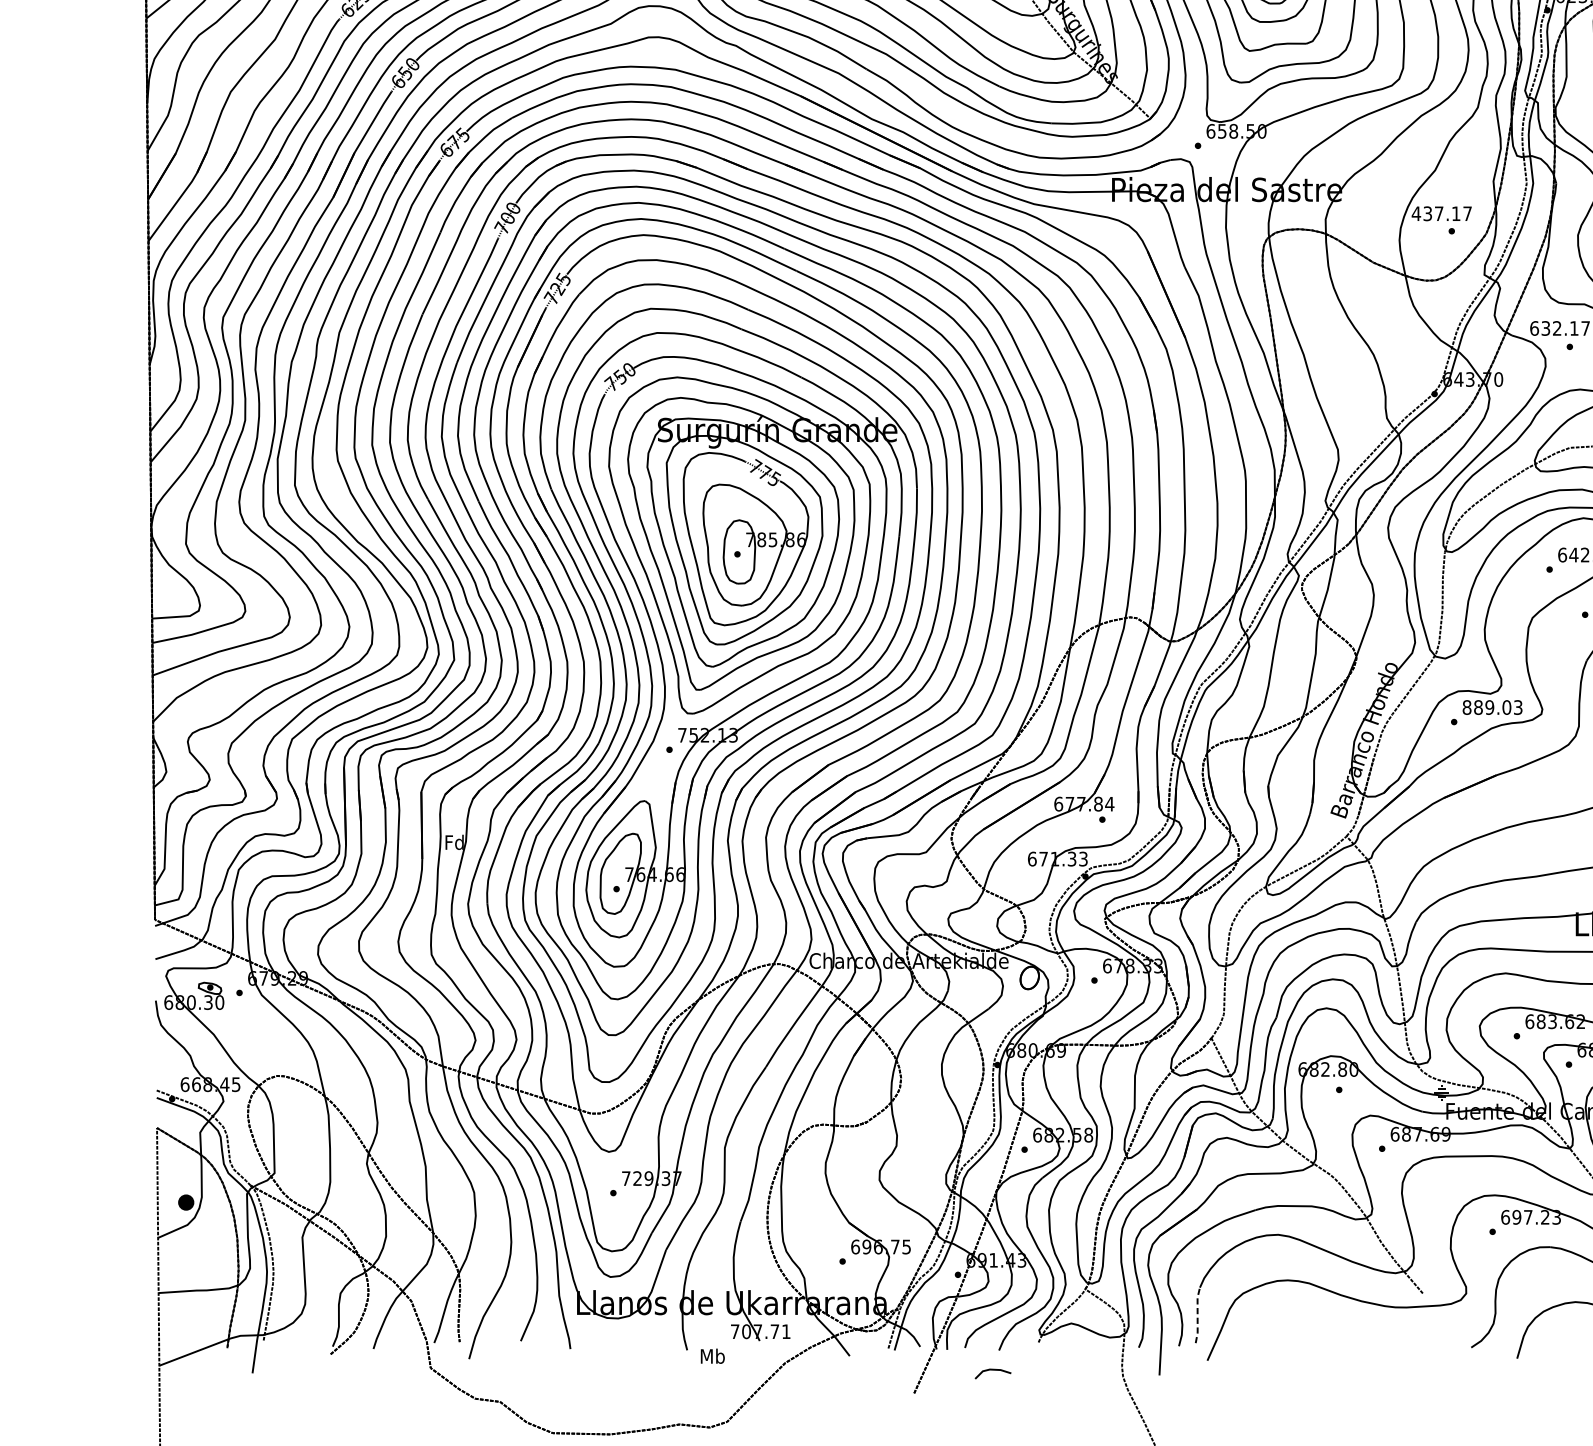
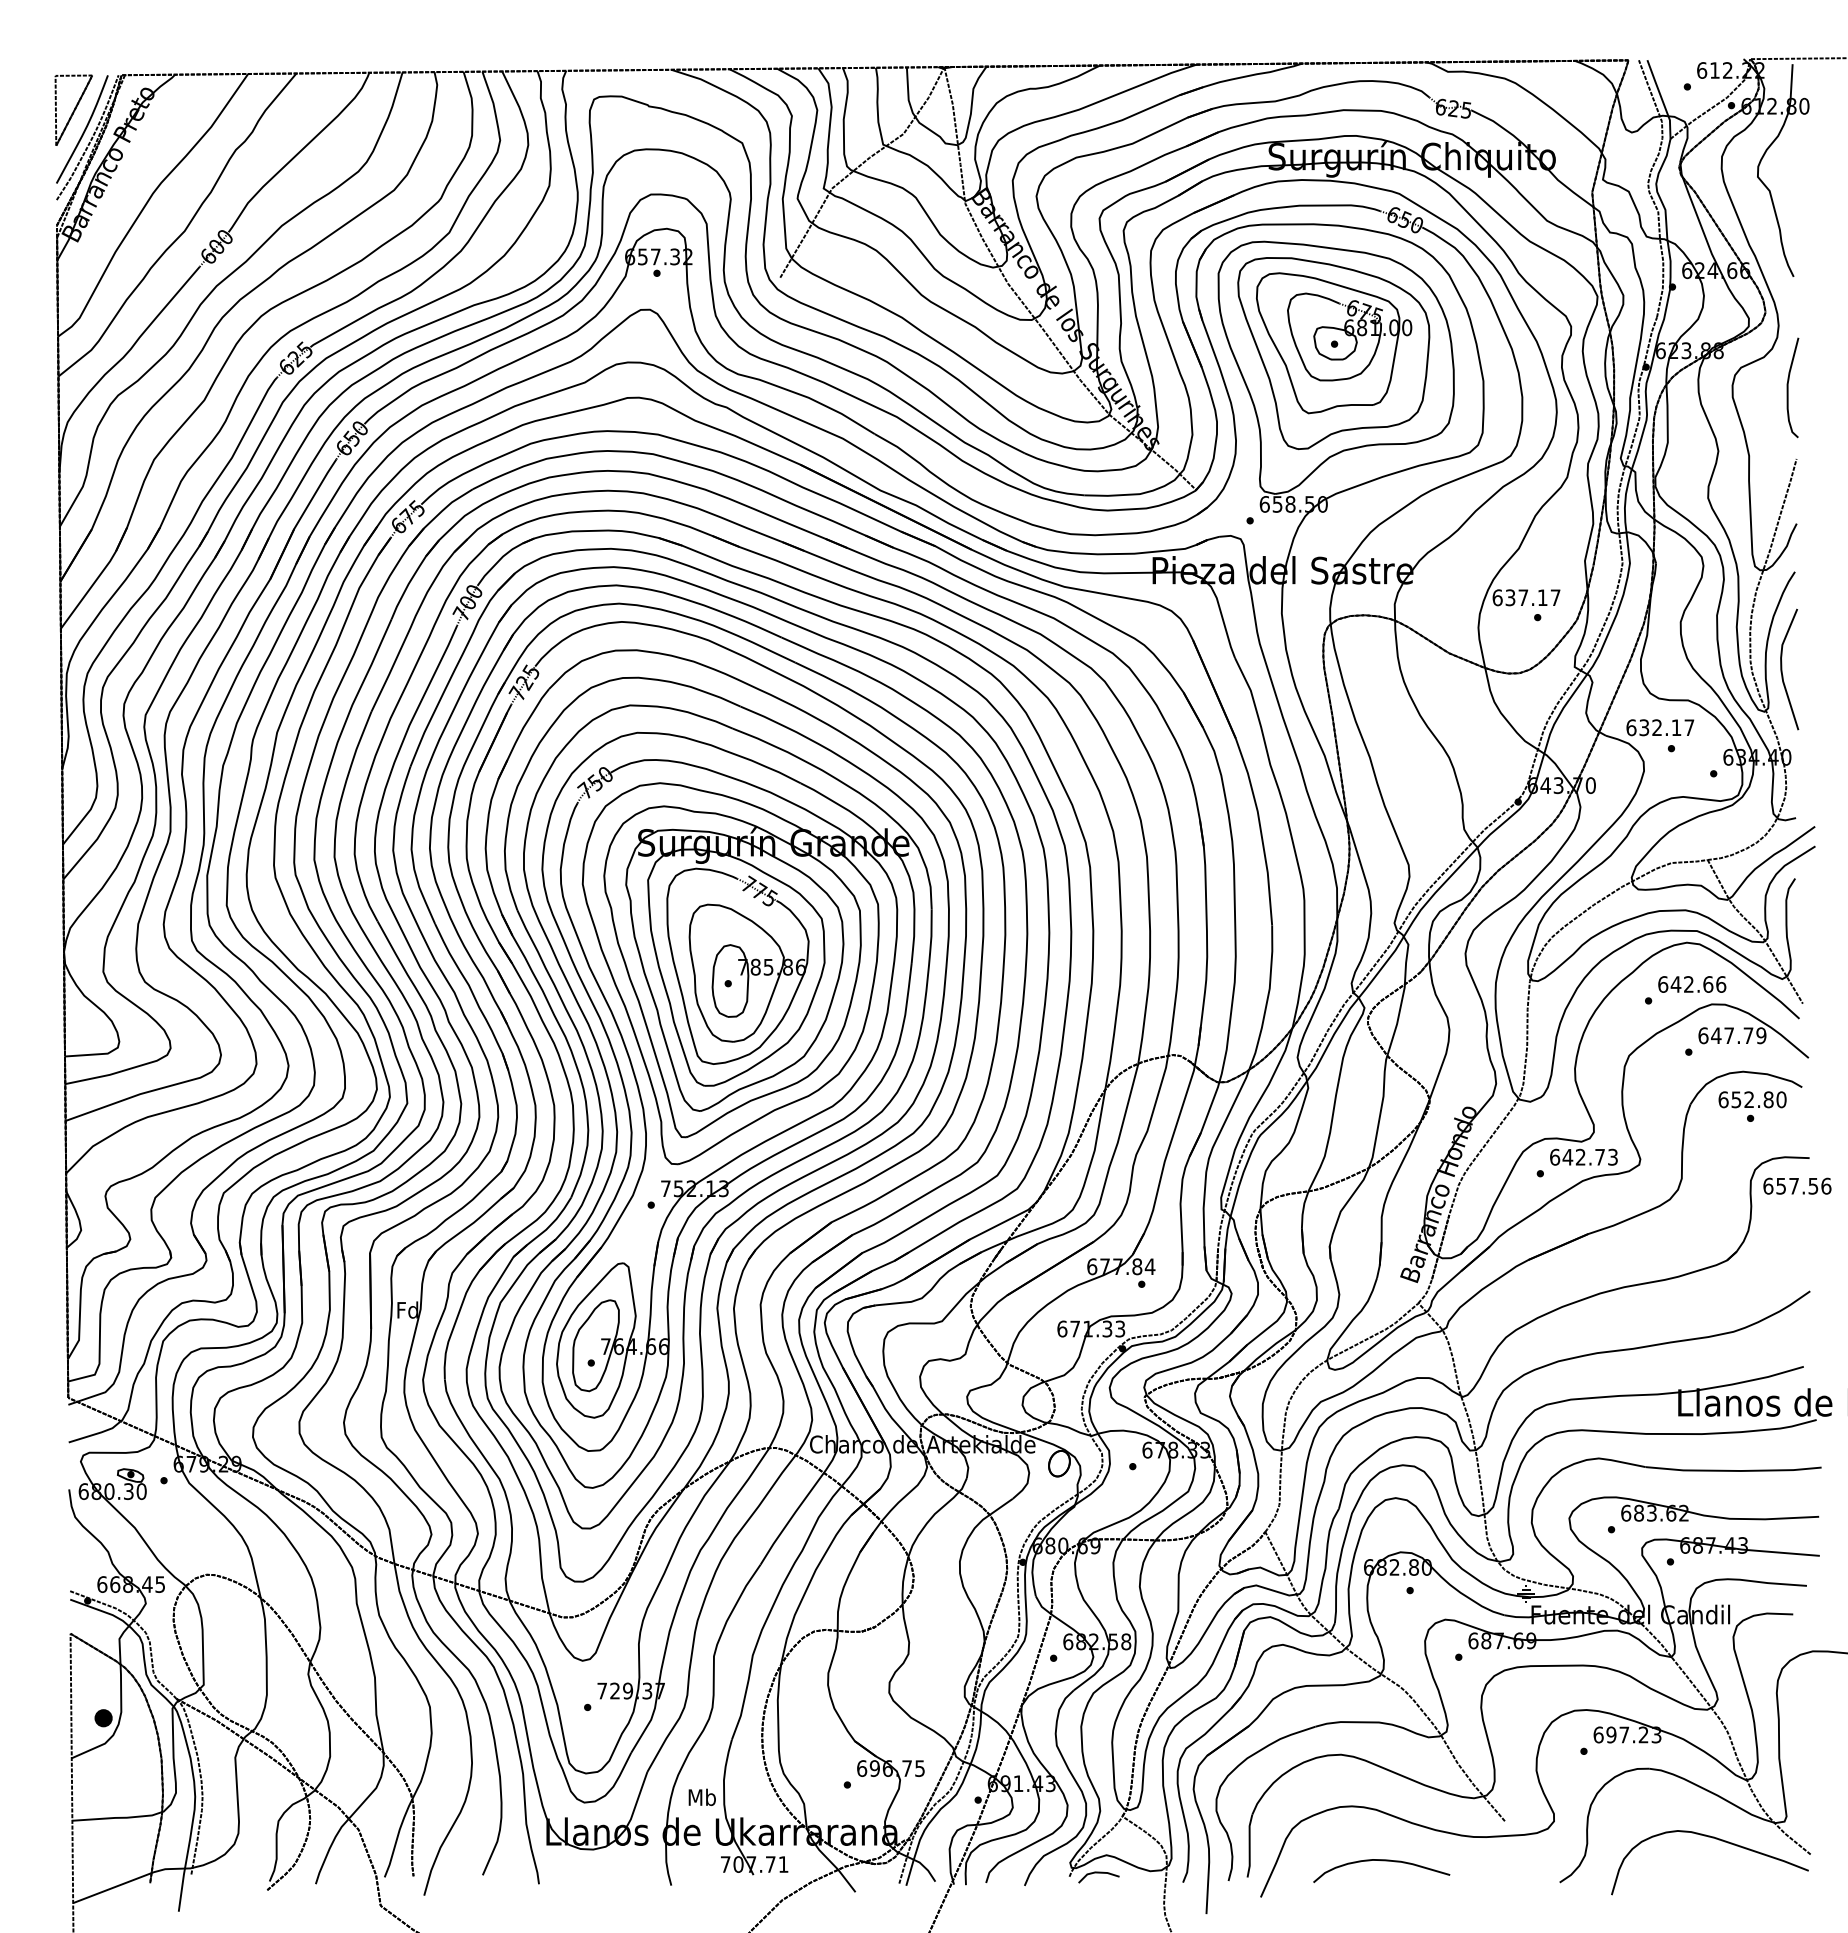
text: (1416, 213) -> (1497, 597), 437.17 -> 637.17
text: (1486, 706) -> (1577, 1156), 889.03 -> 642.73
line: (1197, 1315) -> (1249, 1846), dashed -> solid
curve: (1313, 1329) -> (1381, 1861), added
text: (712, 1355) -> (701, 1796), moved
line: (992, 1370) -> (1098, 1873), moved

